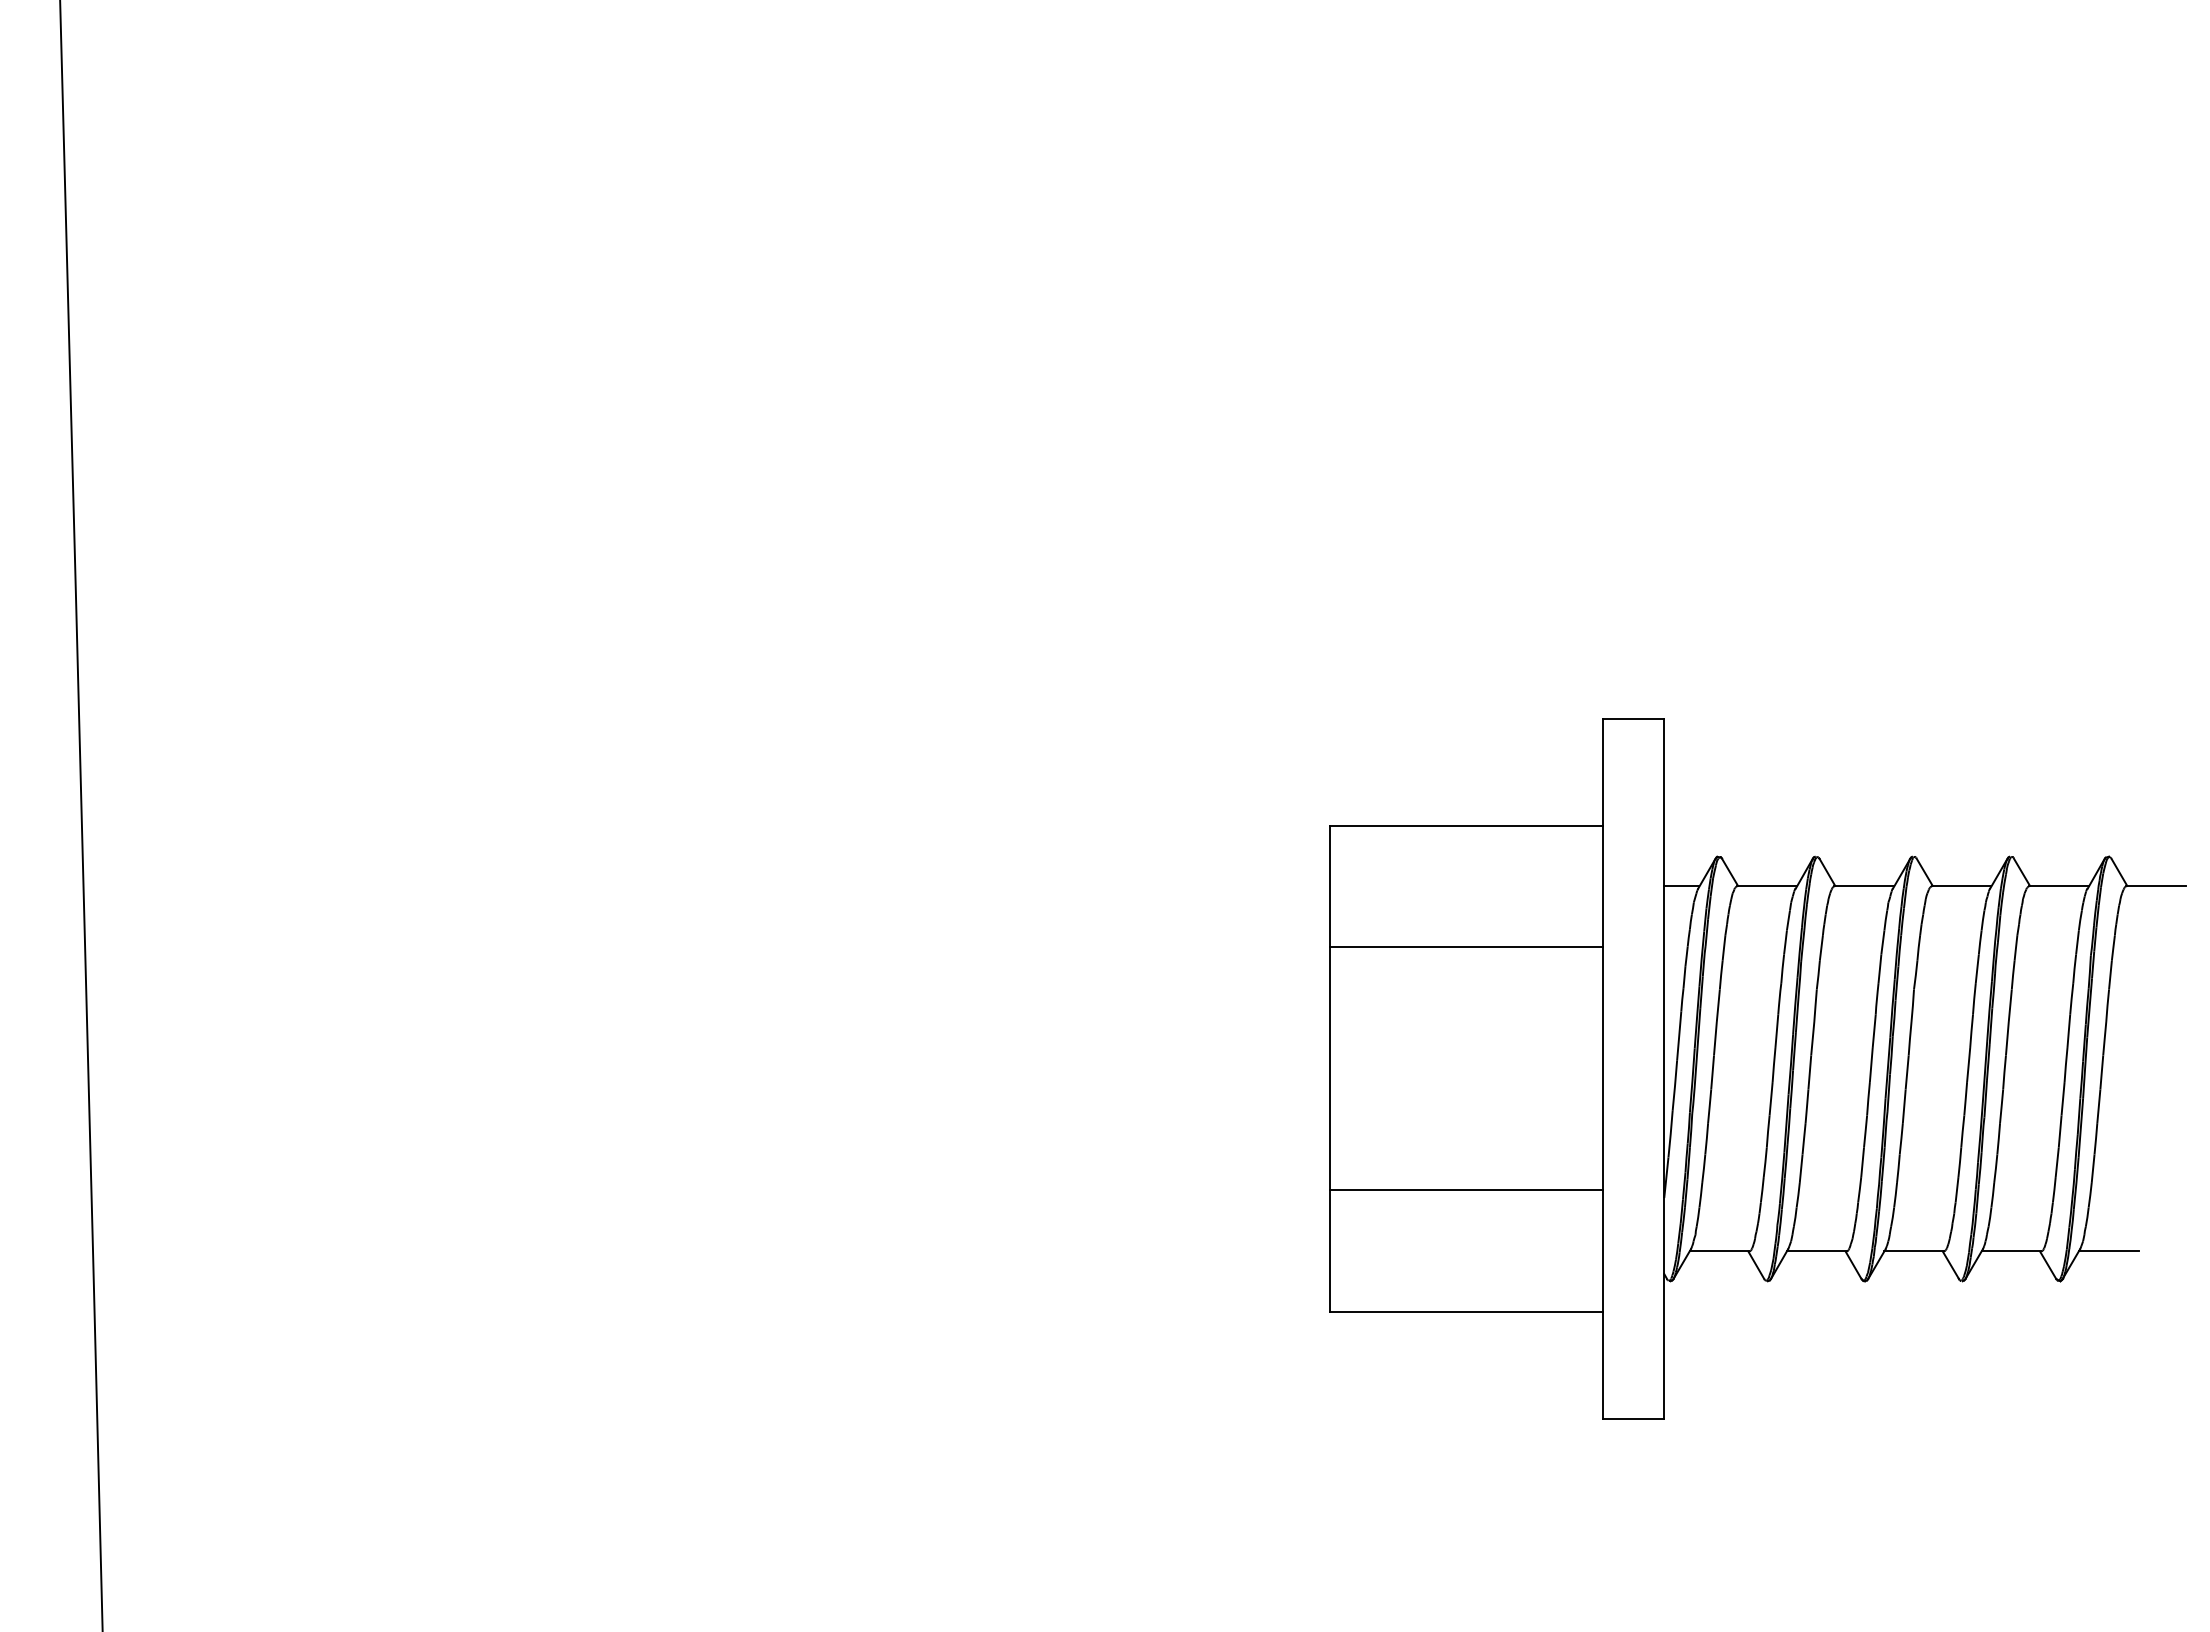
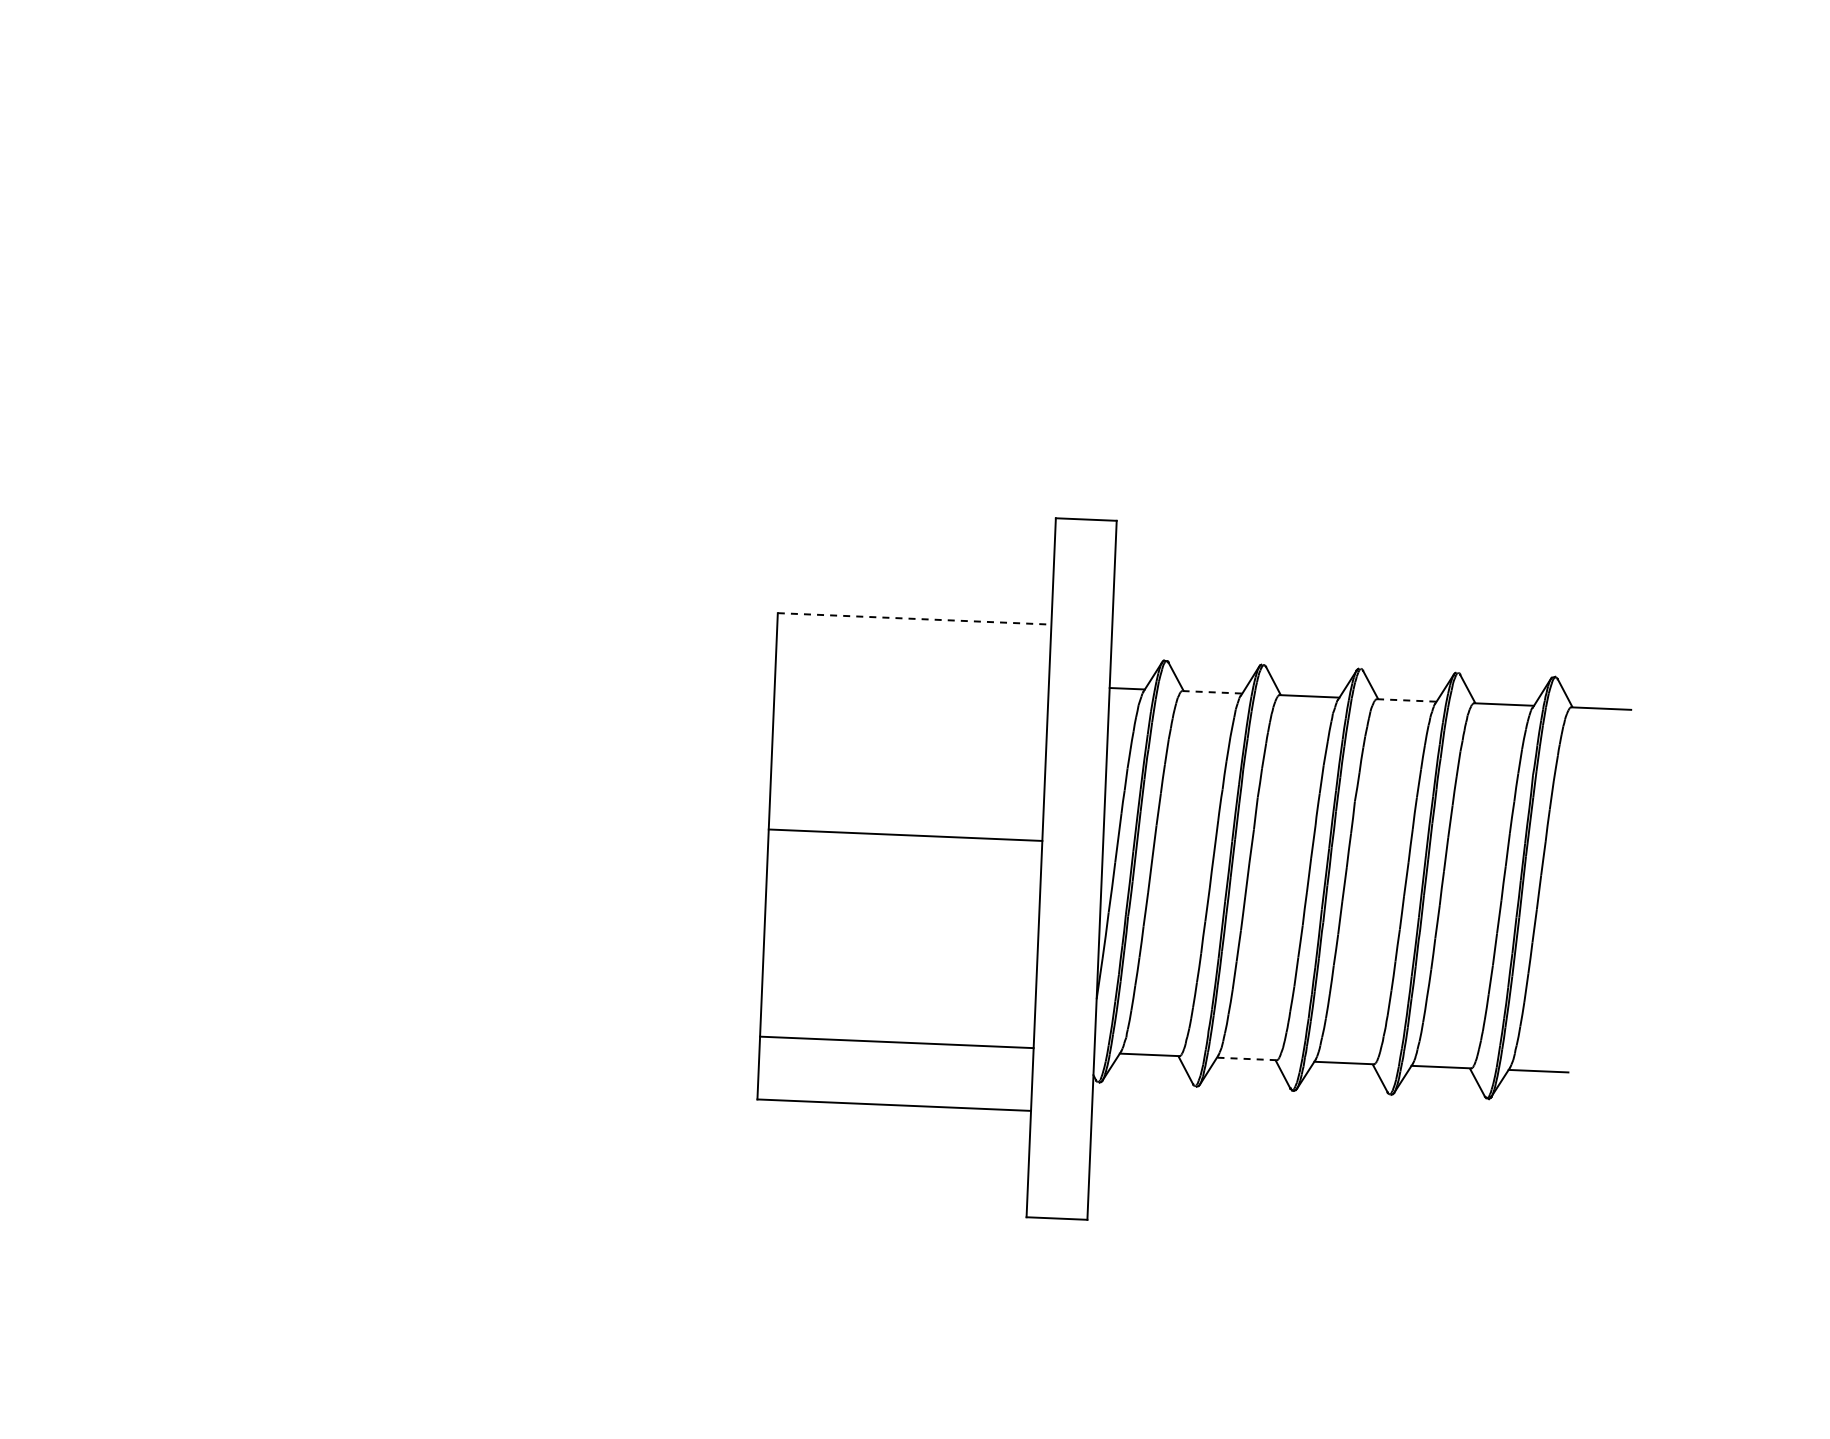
line: (1466, 825) -> (914, 618), solid -> dashed
line: (1767, 886) -> (1212, 692), solid -> dashed
line: (1961, 886) -> (1406, 700), solid -> dashed
line: (1466, 947) -> (905, 835), moved
line: (1466, 1190) -> (896, 1042), moved
line: (1816, 1251) -> (1246, 1059), solid -> dashed

